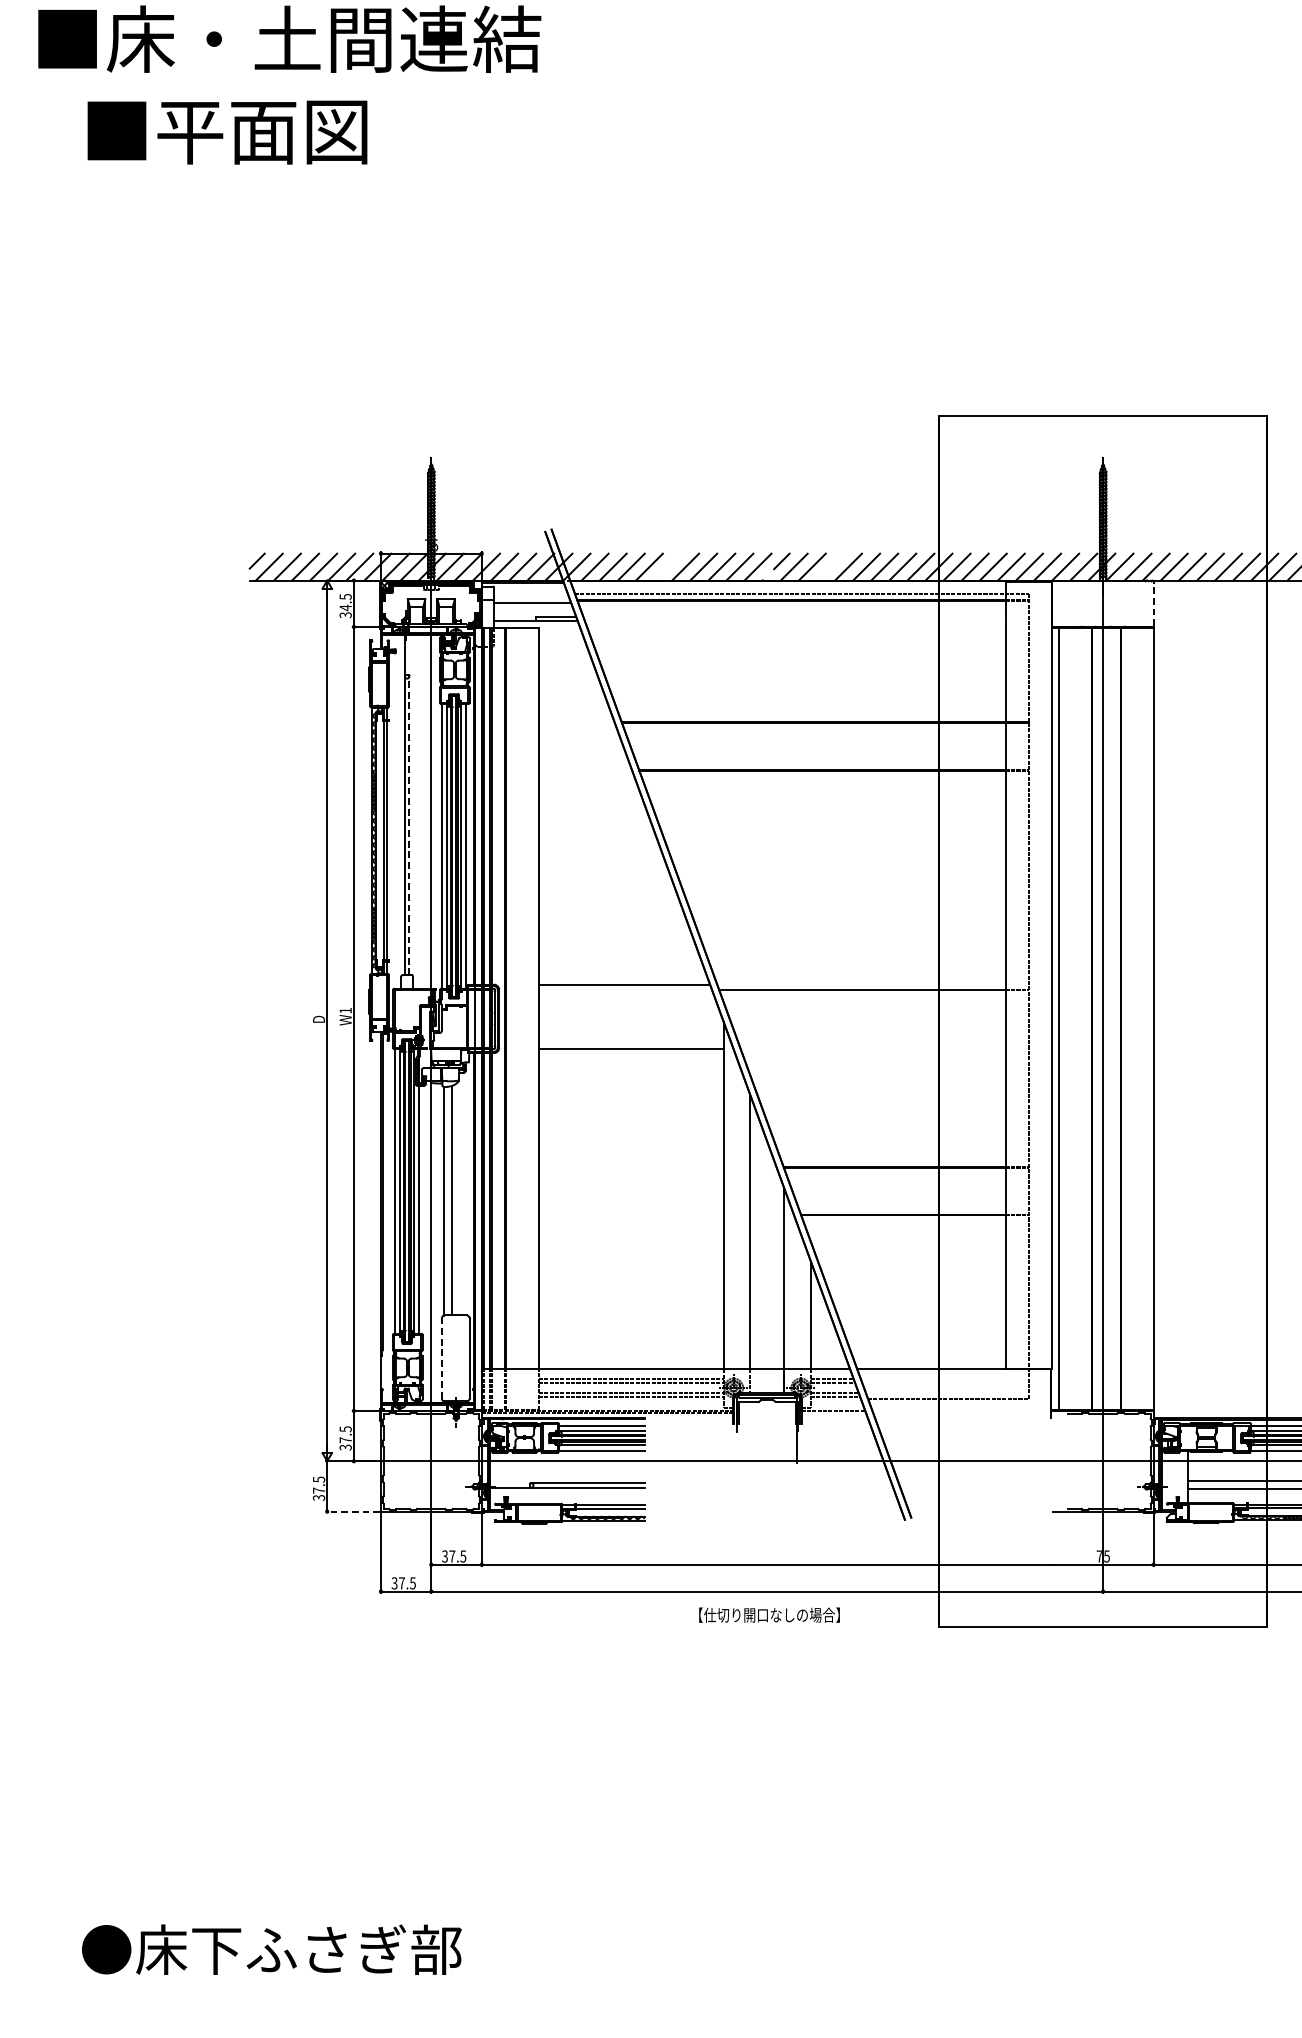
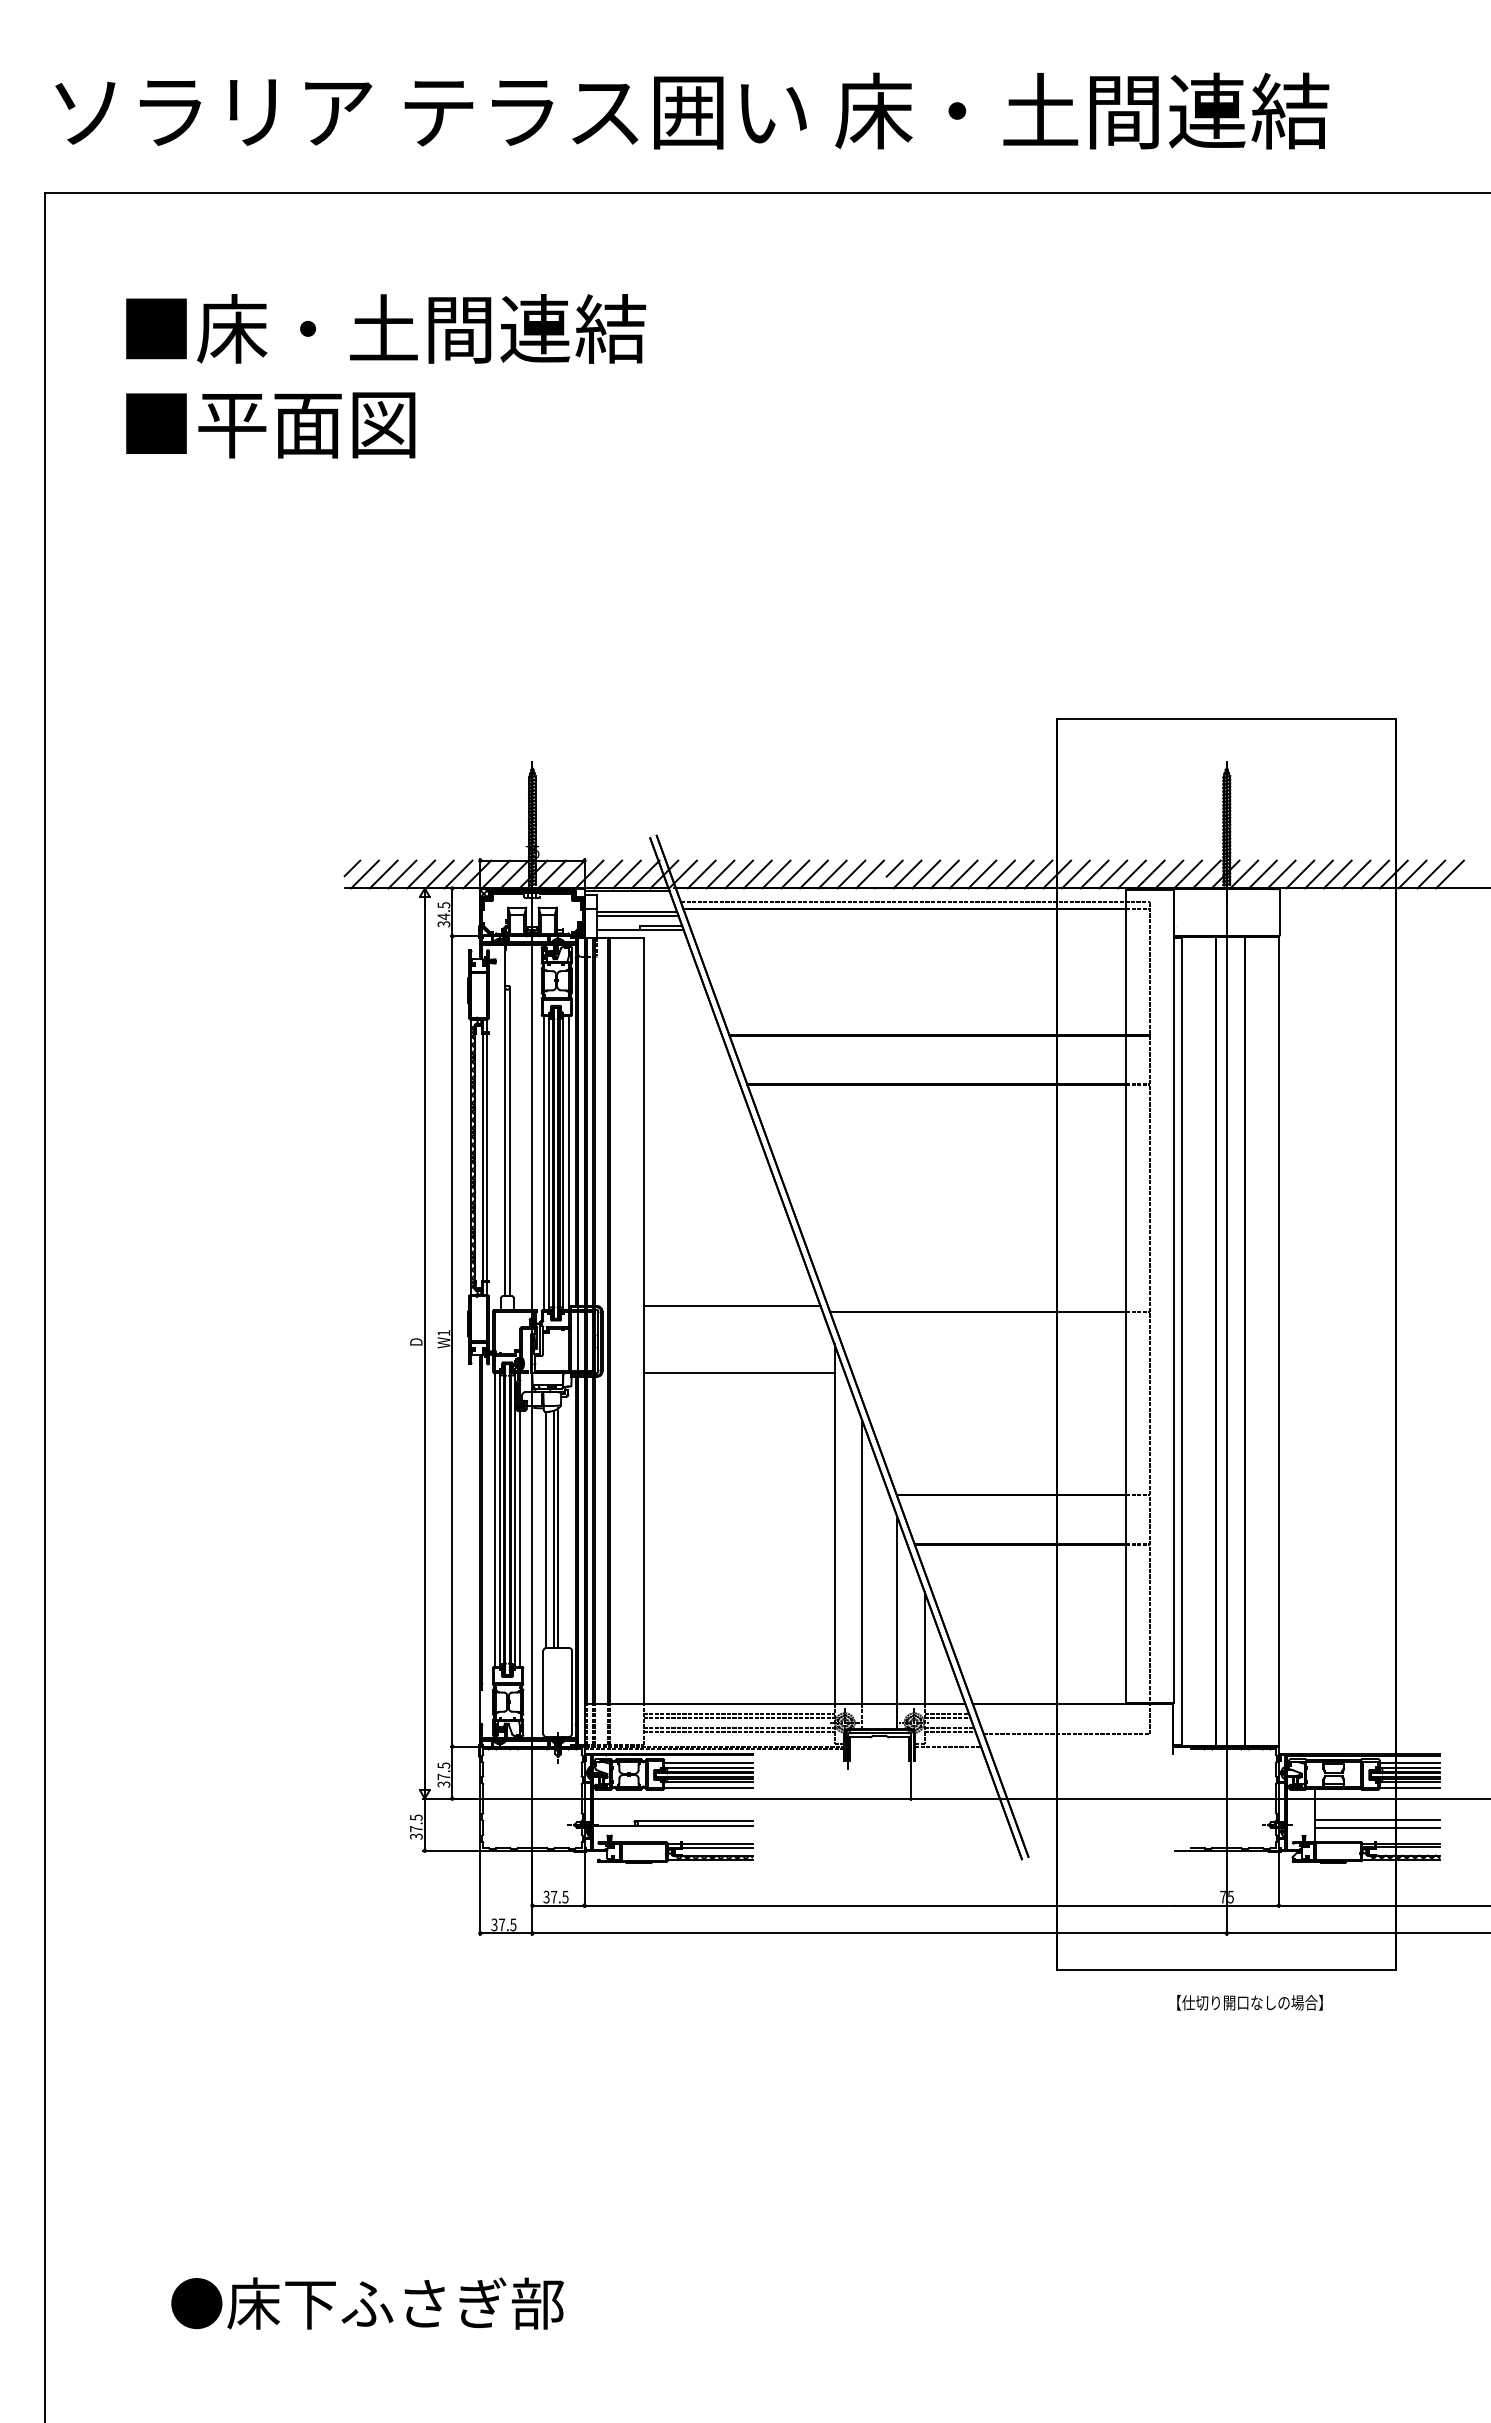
text: (227, 132) -> (270, 425), moved
line: (667, 567) -> (776, 874), added
line: (830, 567) -> (944, 874), added
line: (1154, 603) -> (1279, 912), dashed -> solid
line: (532, 607) -> (637, 916), added
line: (409, 825) -> (509, 1141), dashed -> solid
line: (456, 1199) -> (558, 1528), added
line: (442, 1358) -> (543, 1692), dashed -> solid
line: (353, 1511) -> (451, 1850), dashed -> solid
text: (769, 1614) -> (1249, 2002), moved

